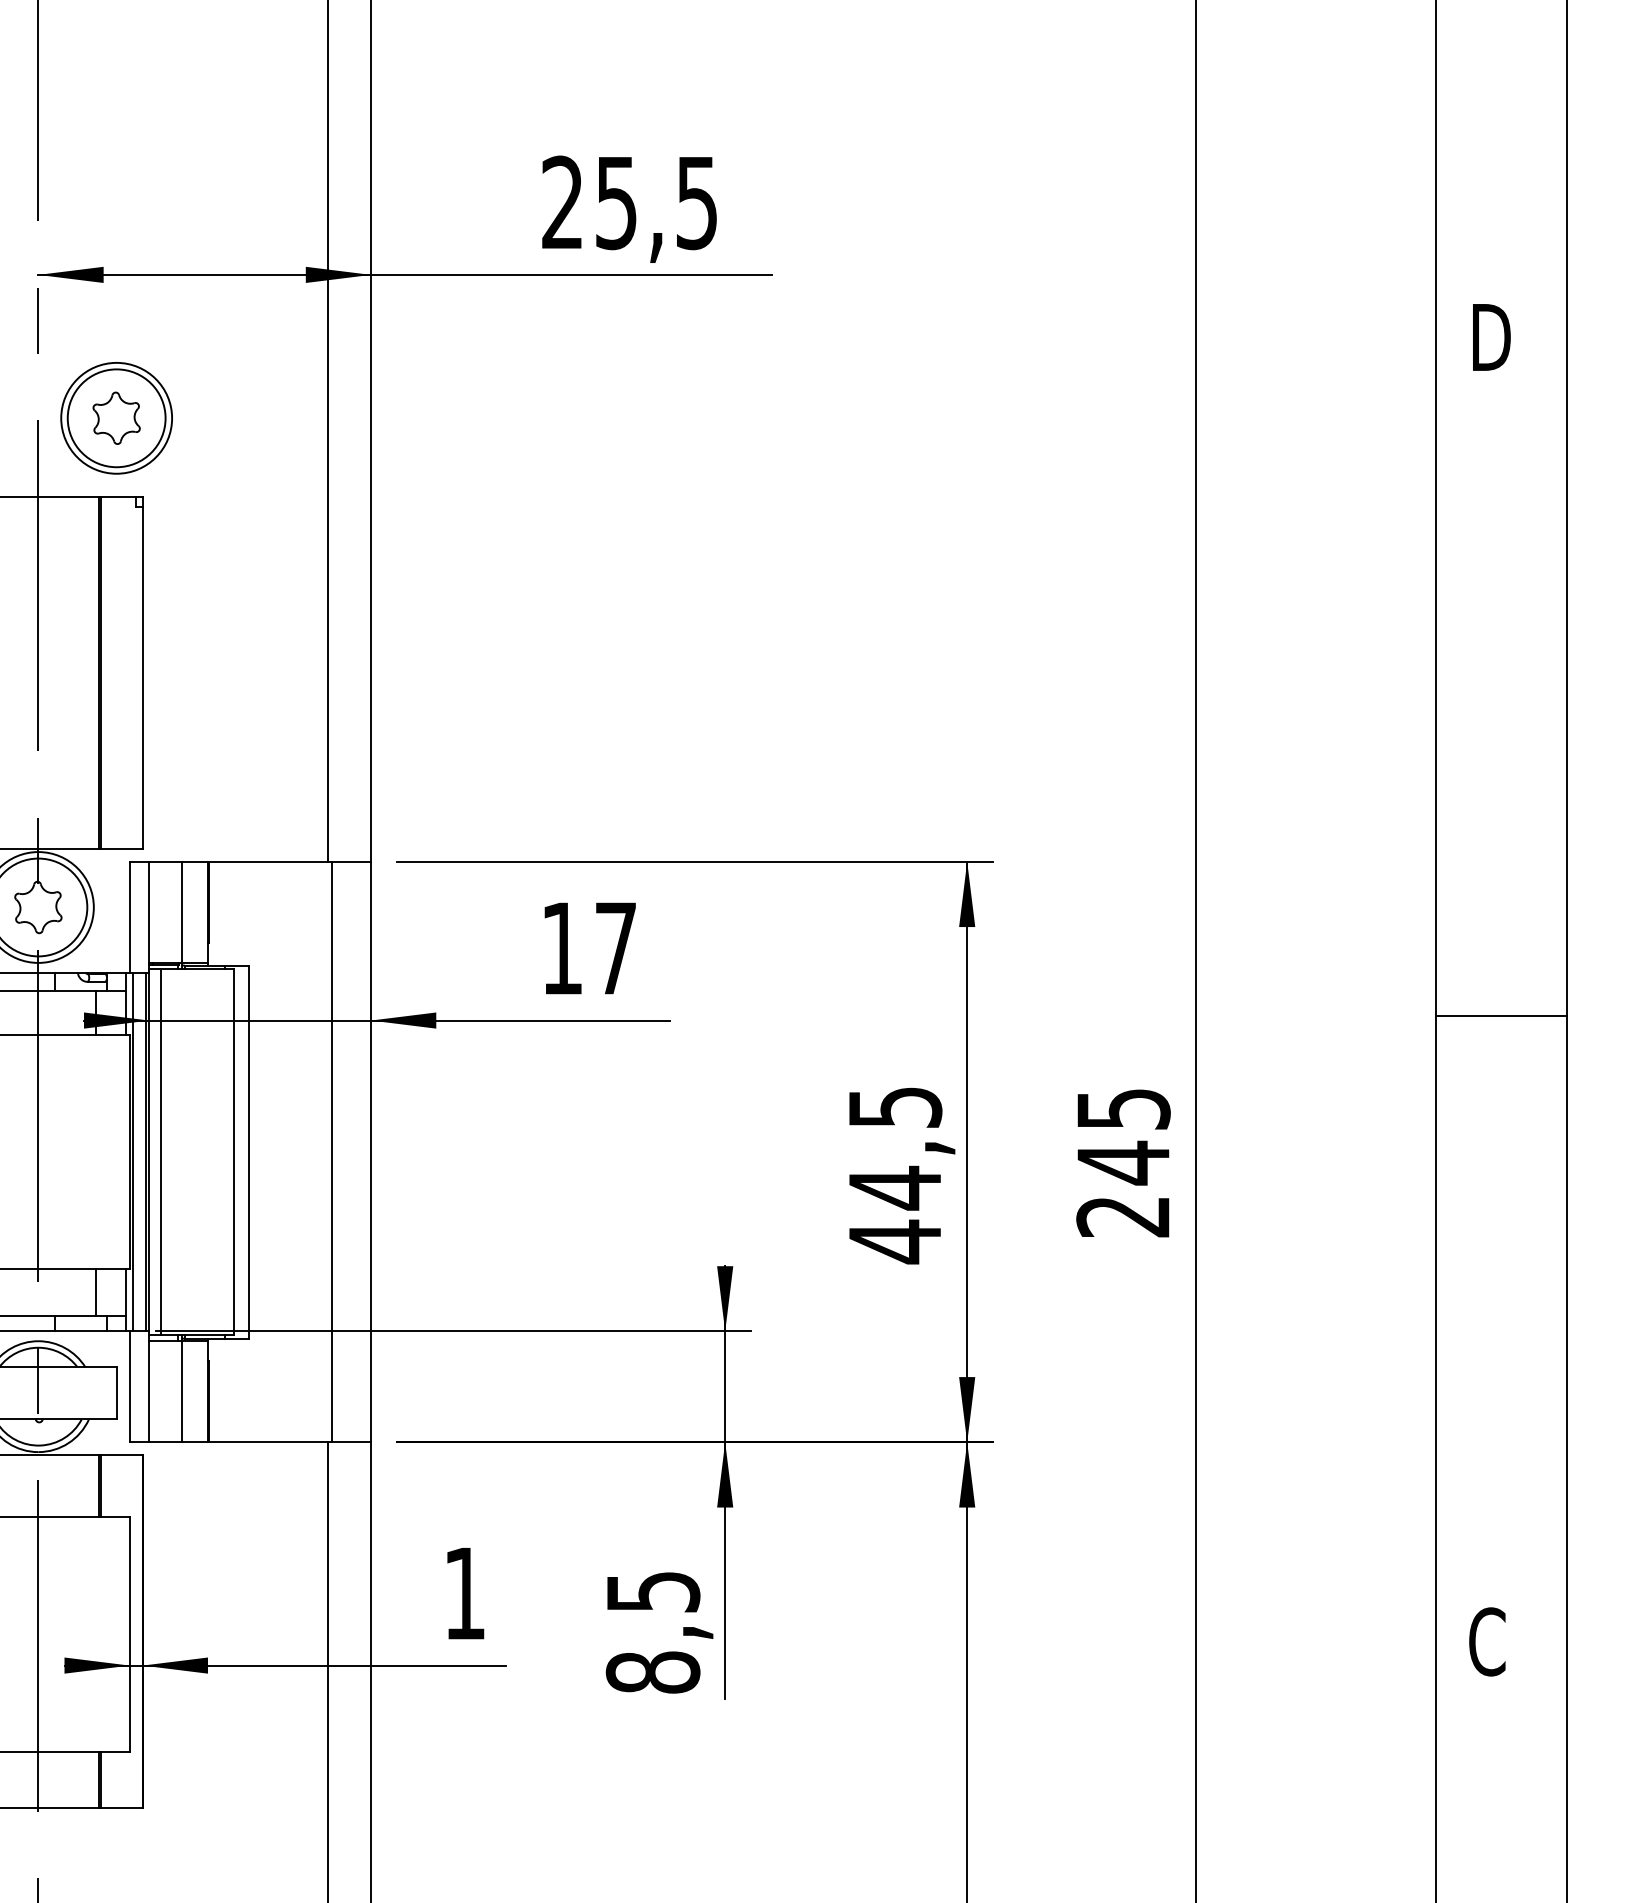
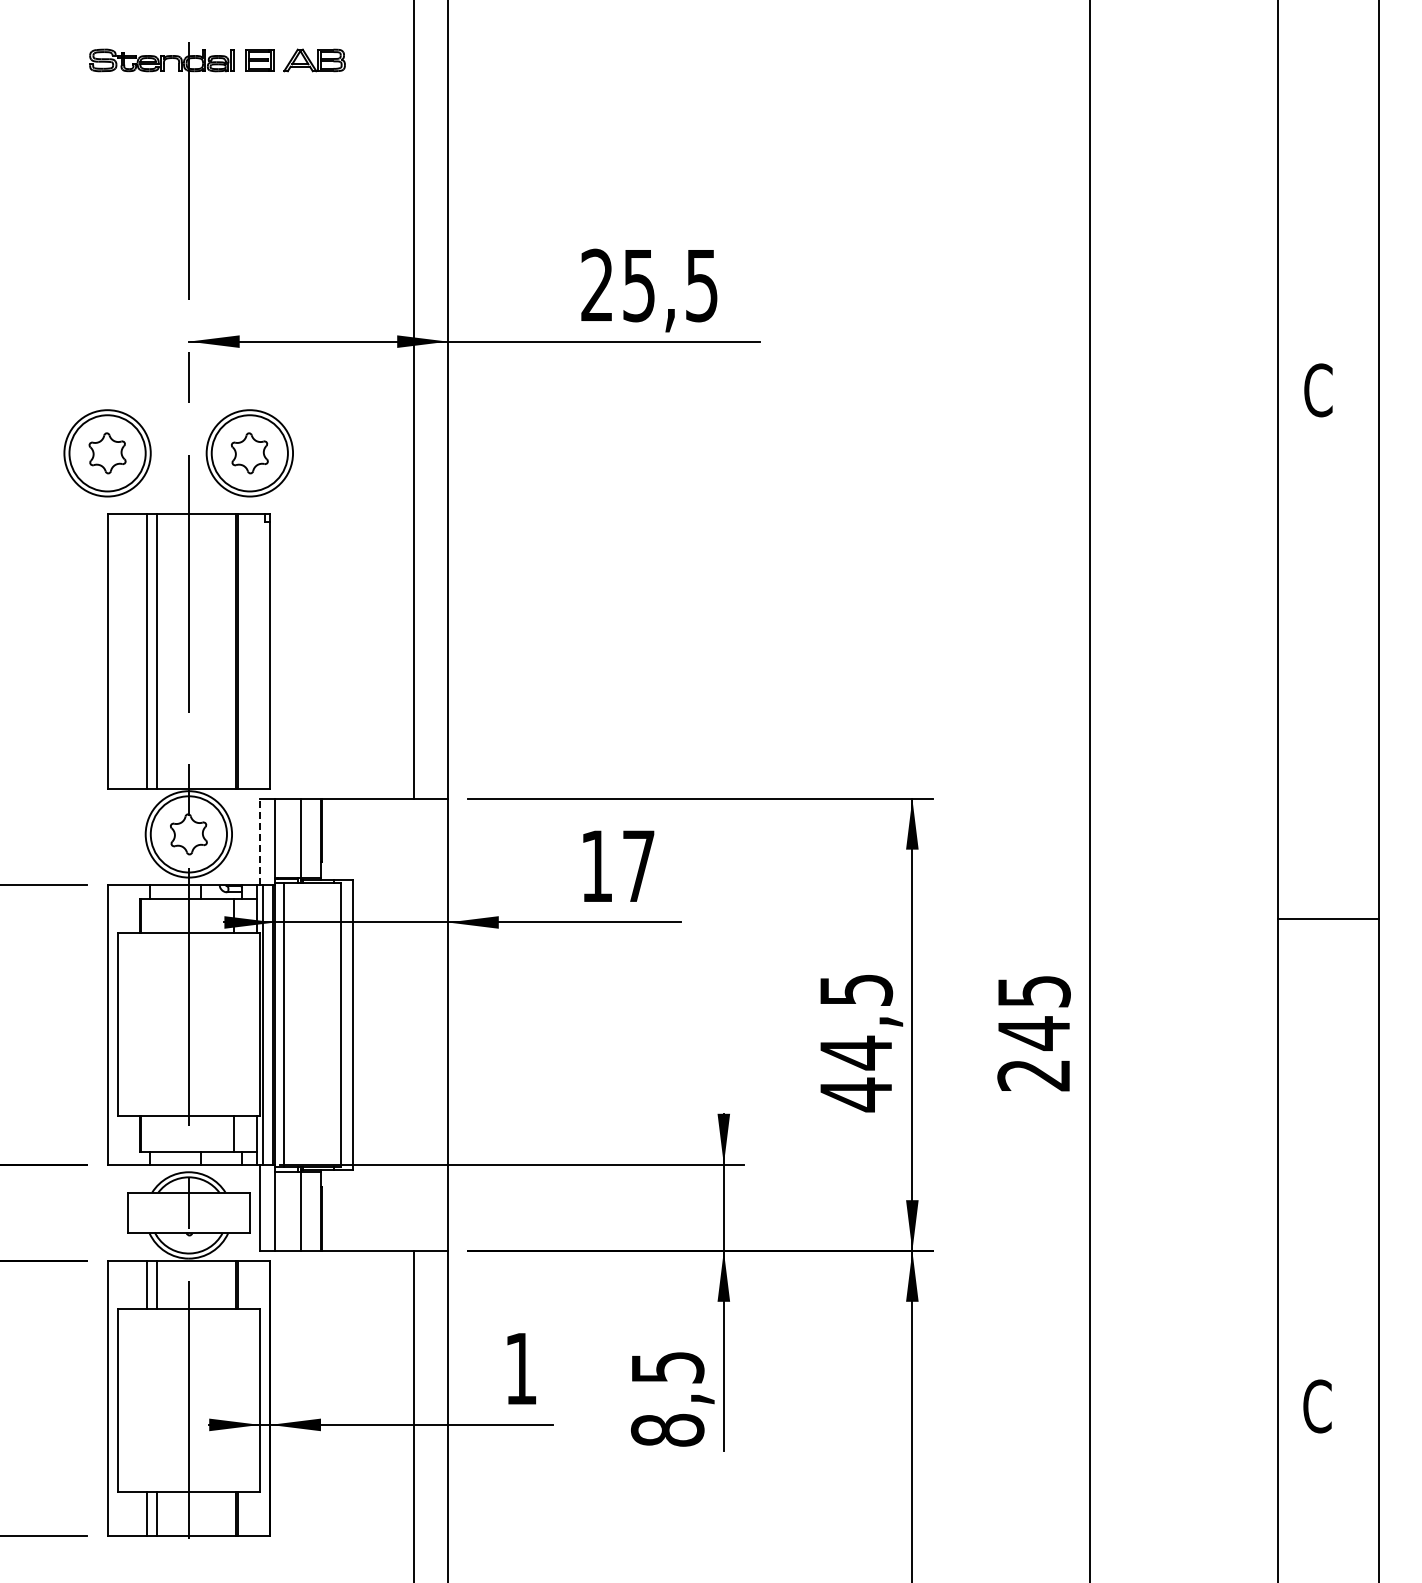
text: (1489, 337) -> (1319, 390), D -> C
line: (130, 916) -> (260, 841), solid -> dashed
line: (331, 1151) -> (417, 1024), removed

